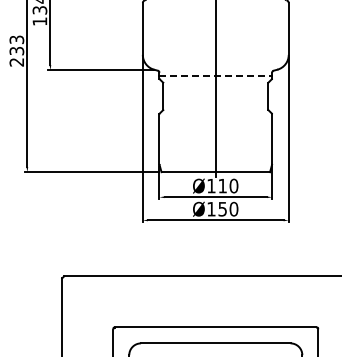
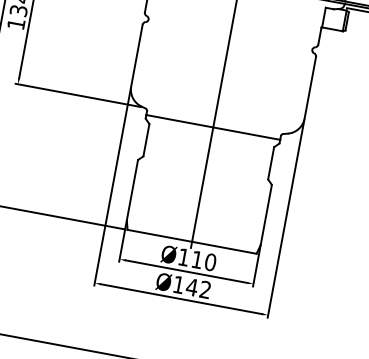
line: (216, 75) -> (214, 127), dashed -> solid
text: (228, 209) -> (198, 288), Ø150 -> Ø142

